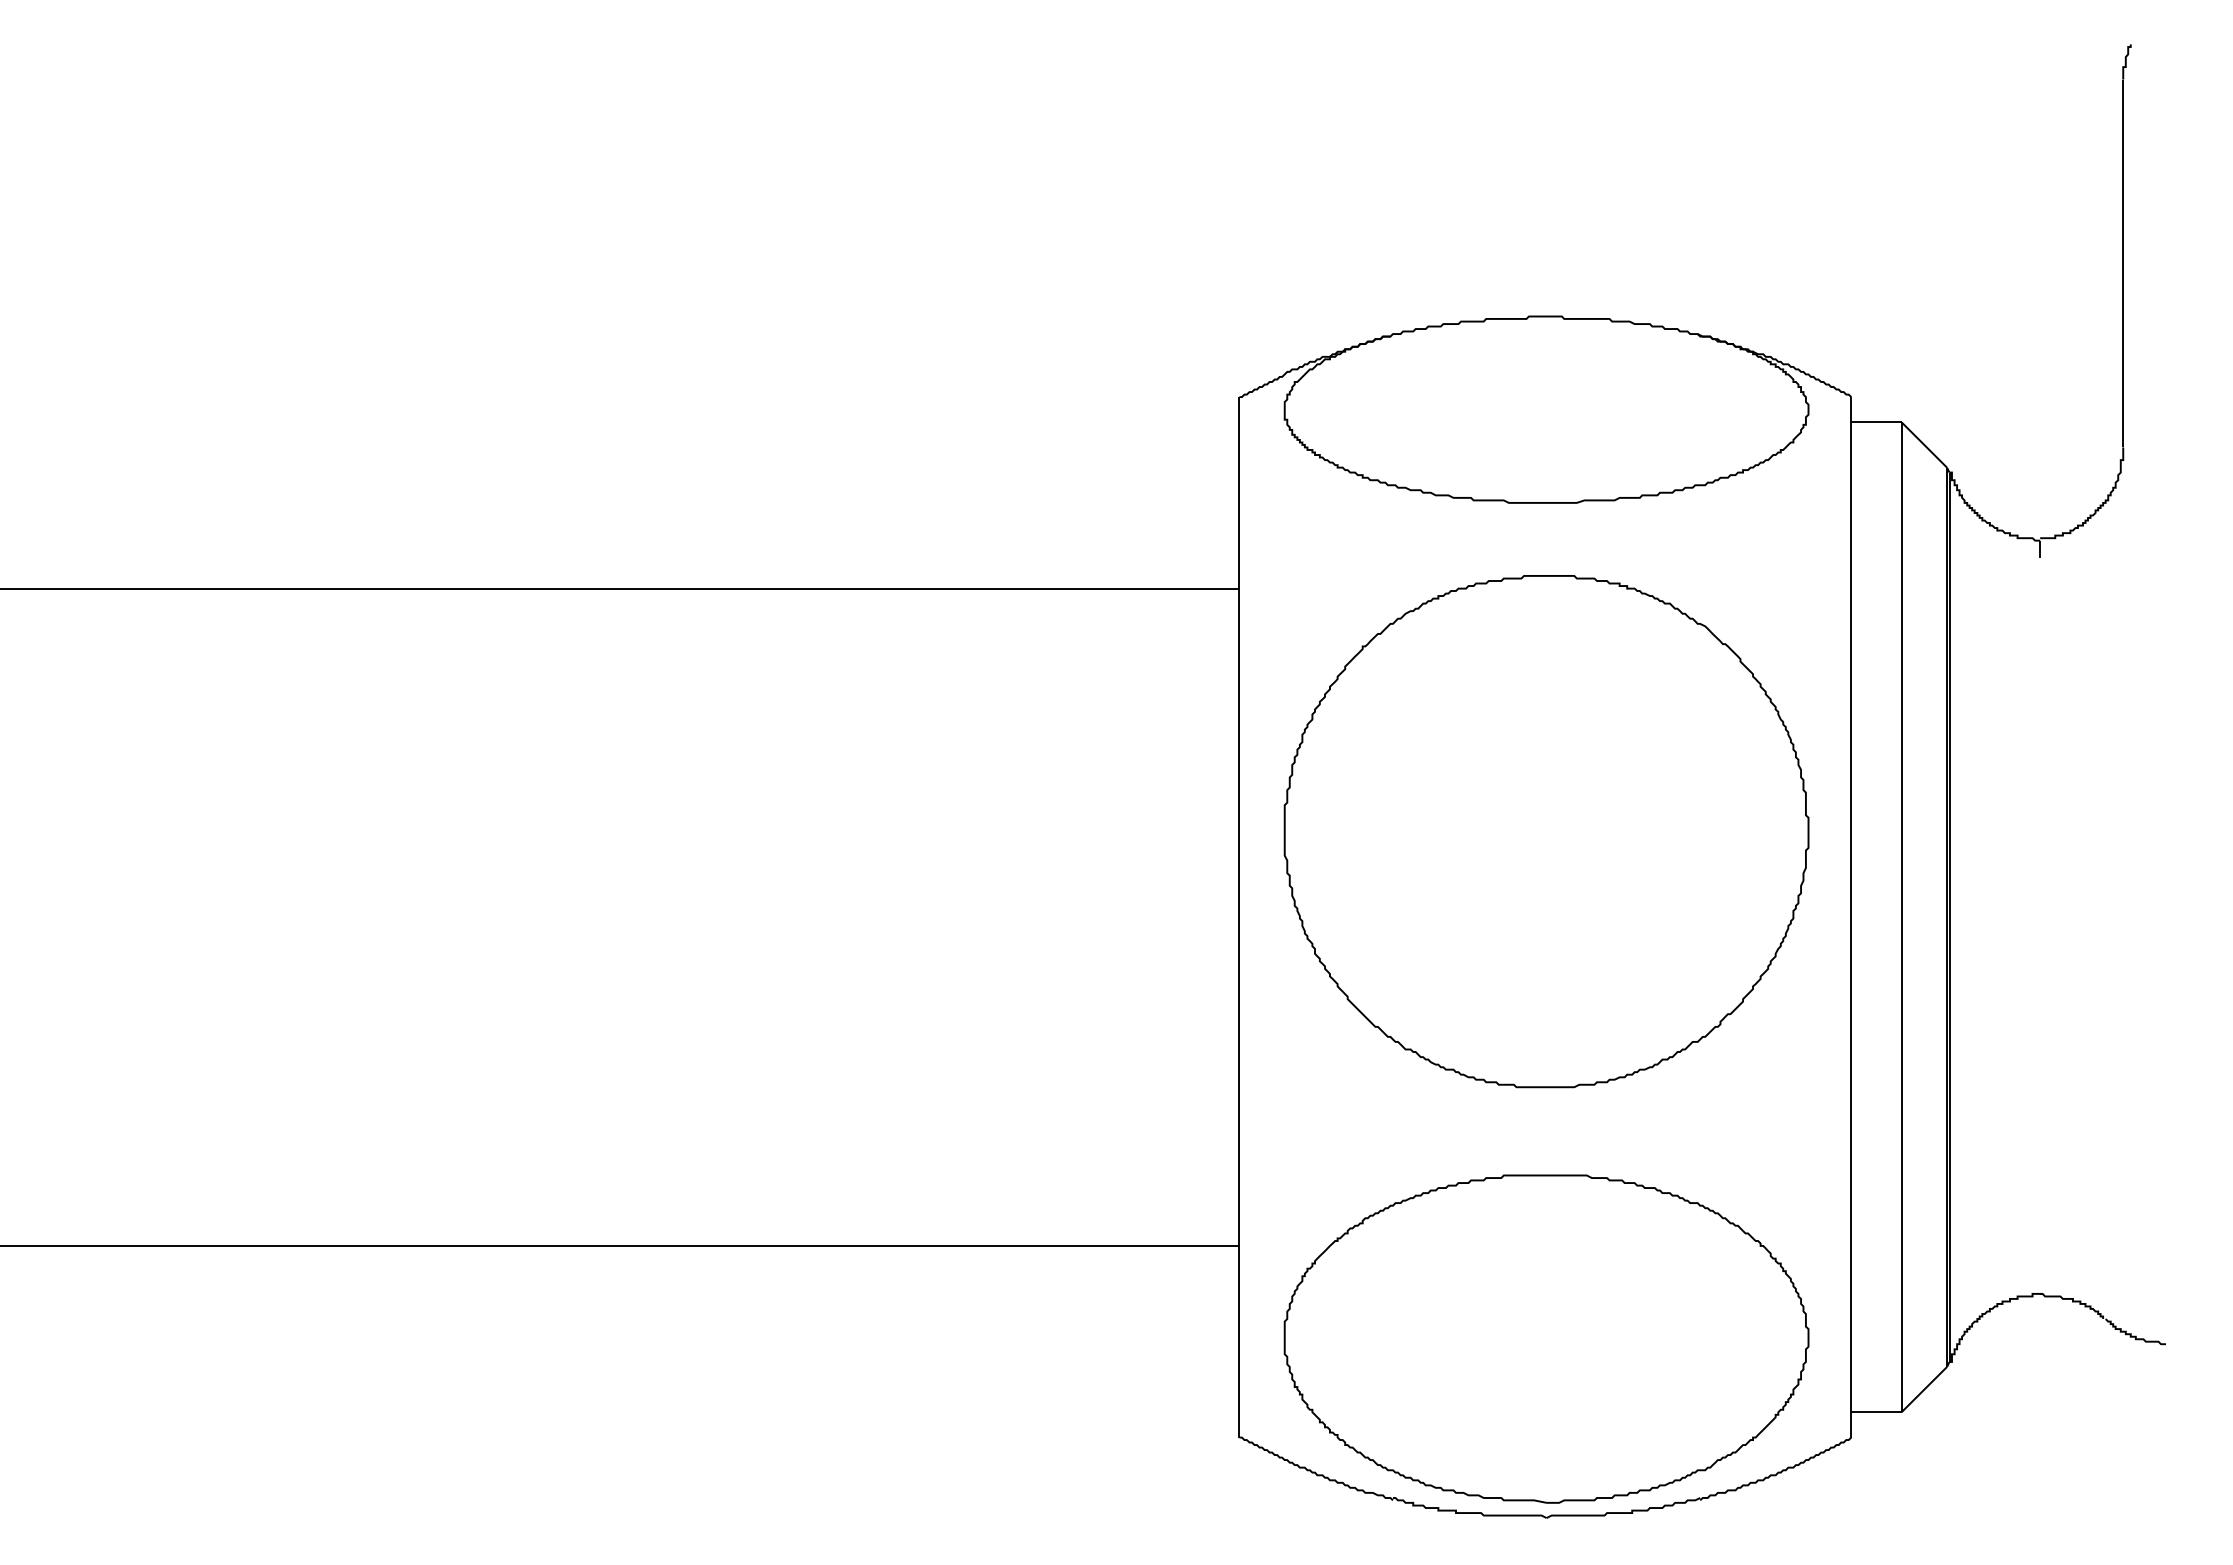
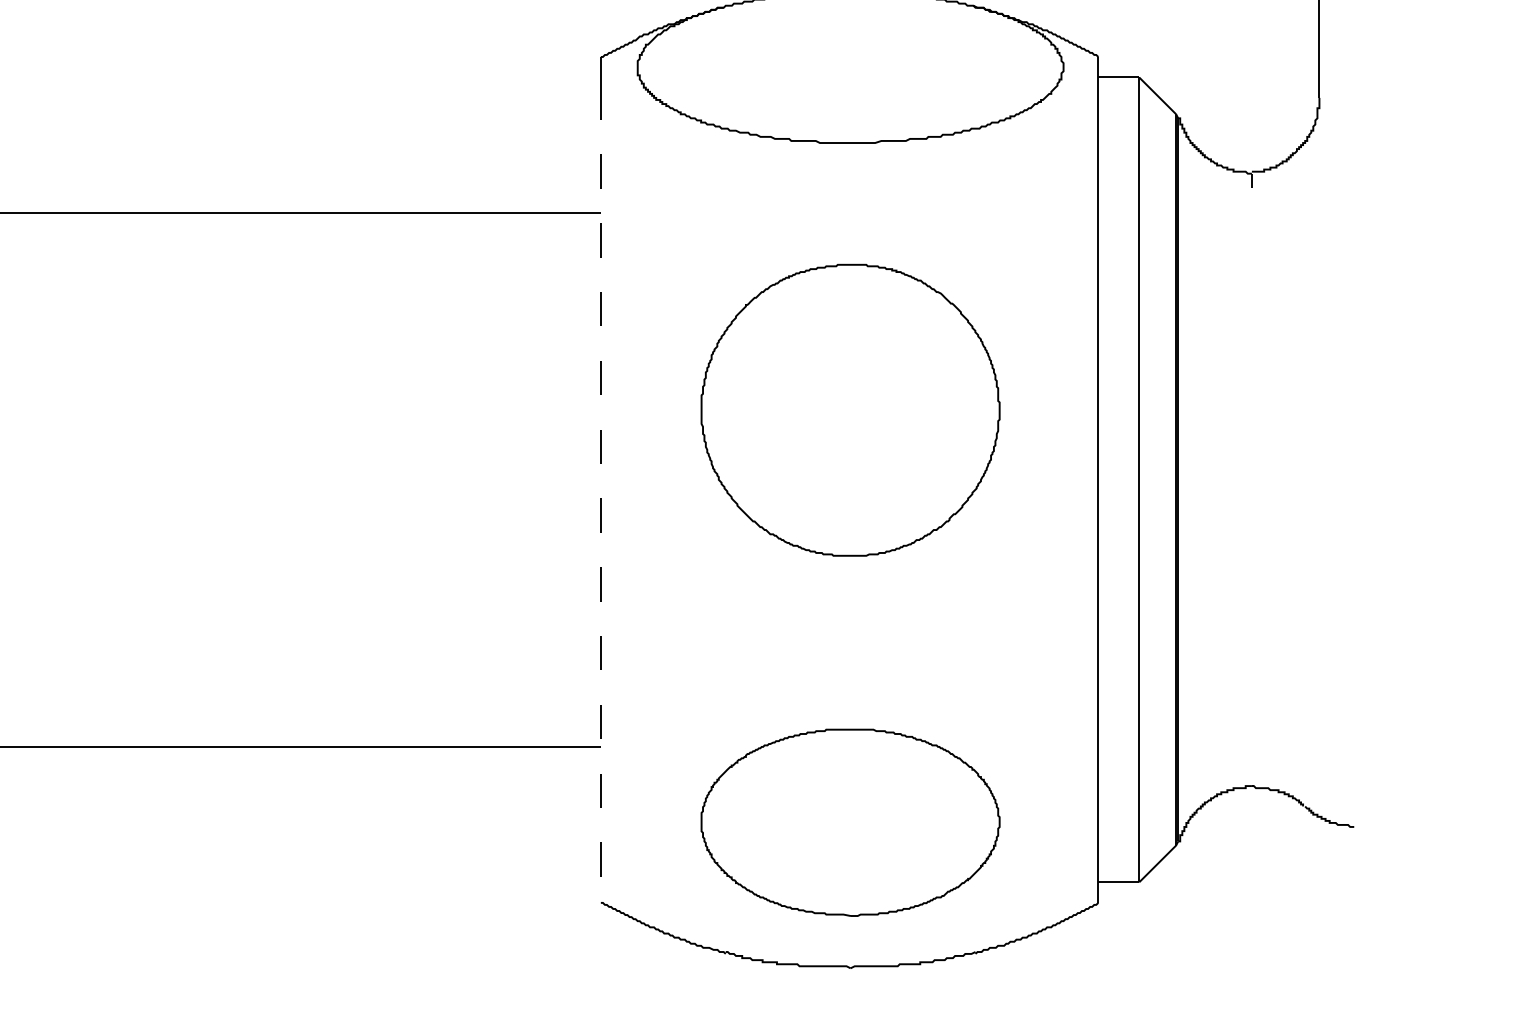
part: (1546, 831) -> (850, 410), size x0.7
line: (1239, 935) -> (600, 494), solid -> dashed
part: (1546, 1338) -> (850, 822), size x0.7

